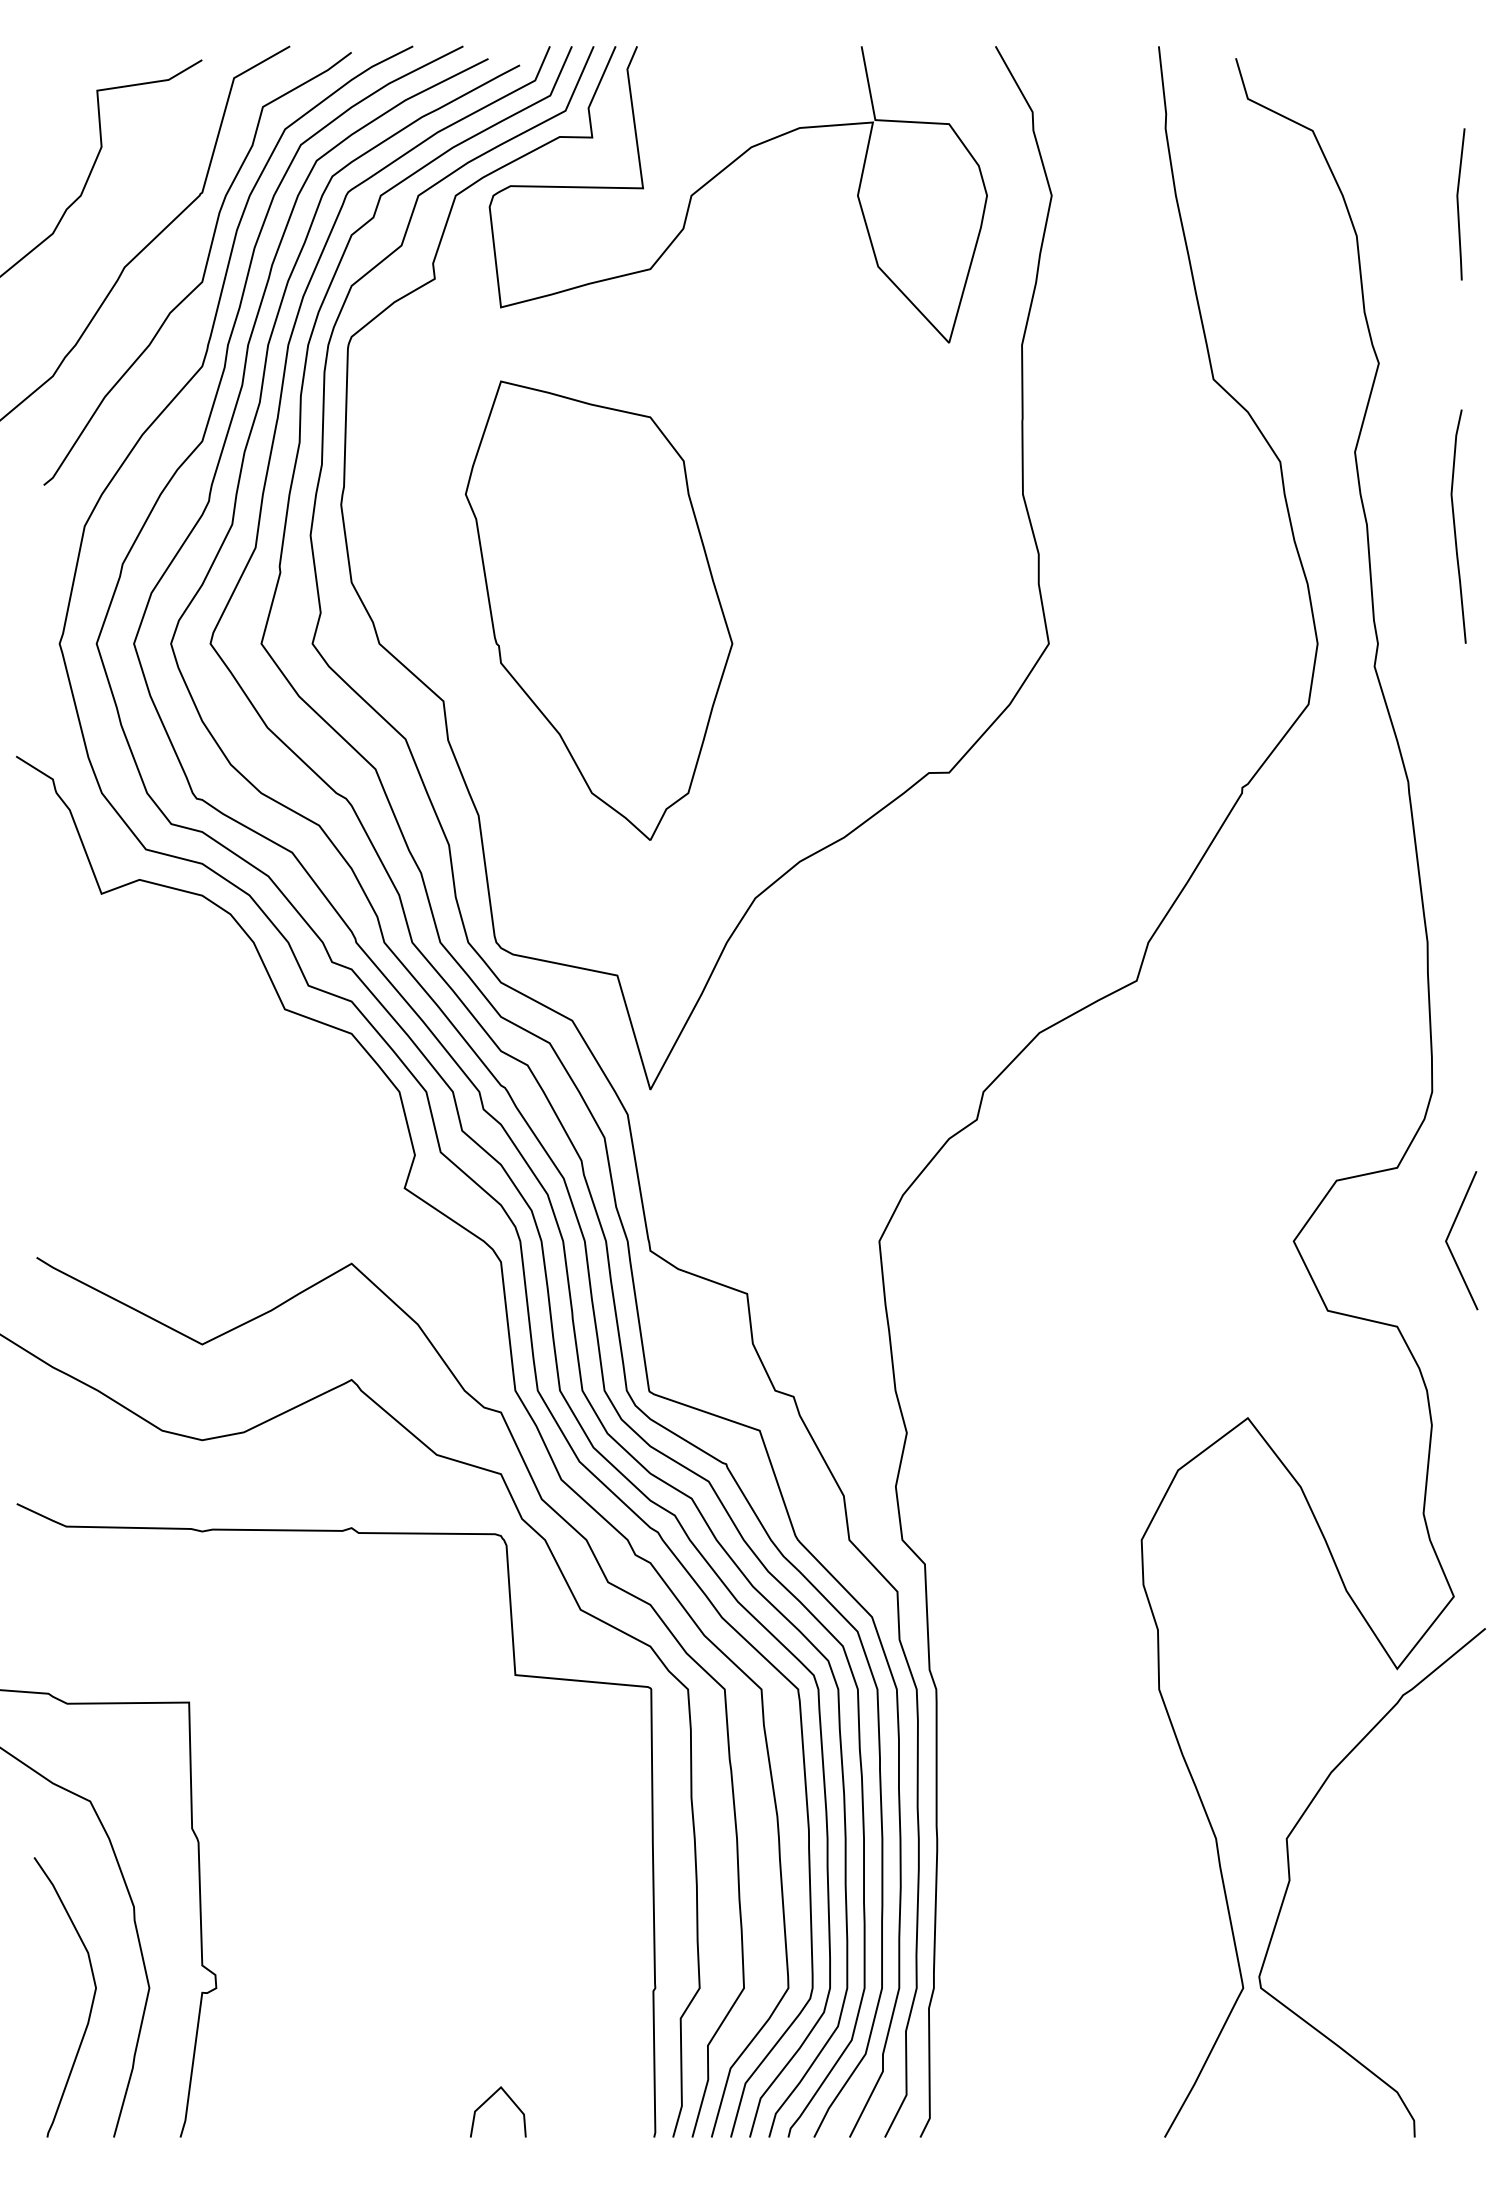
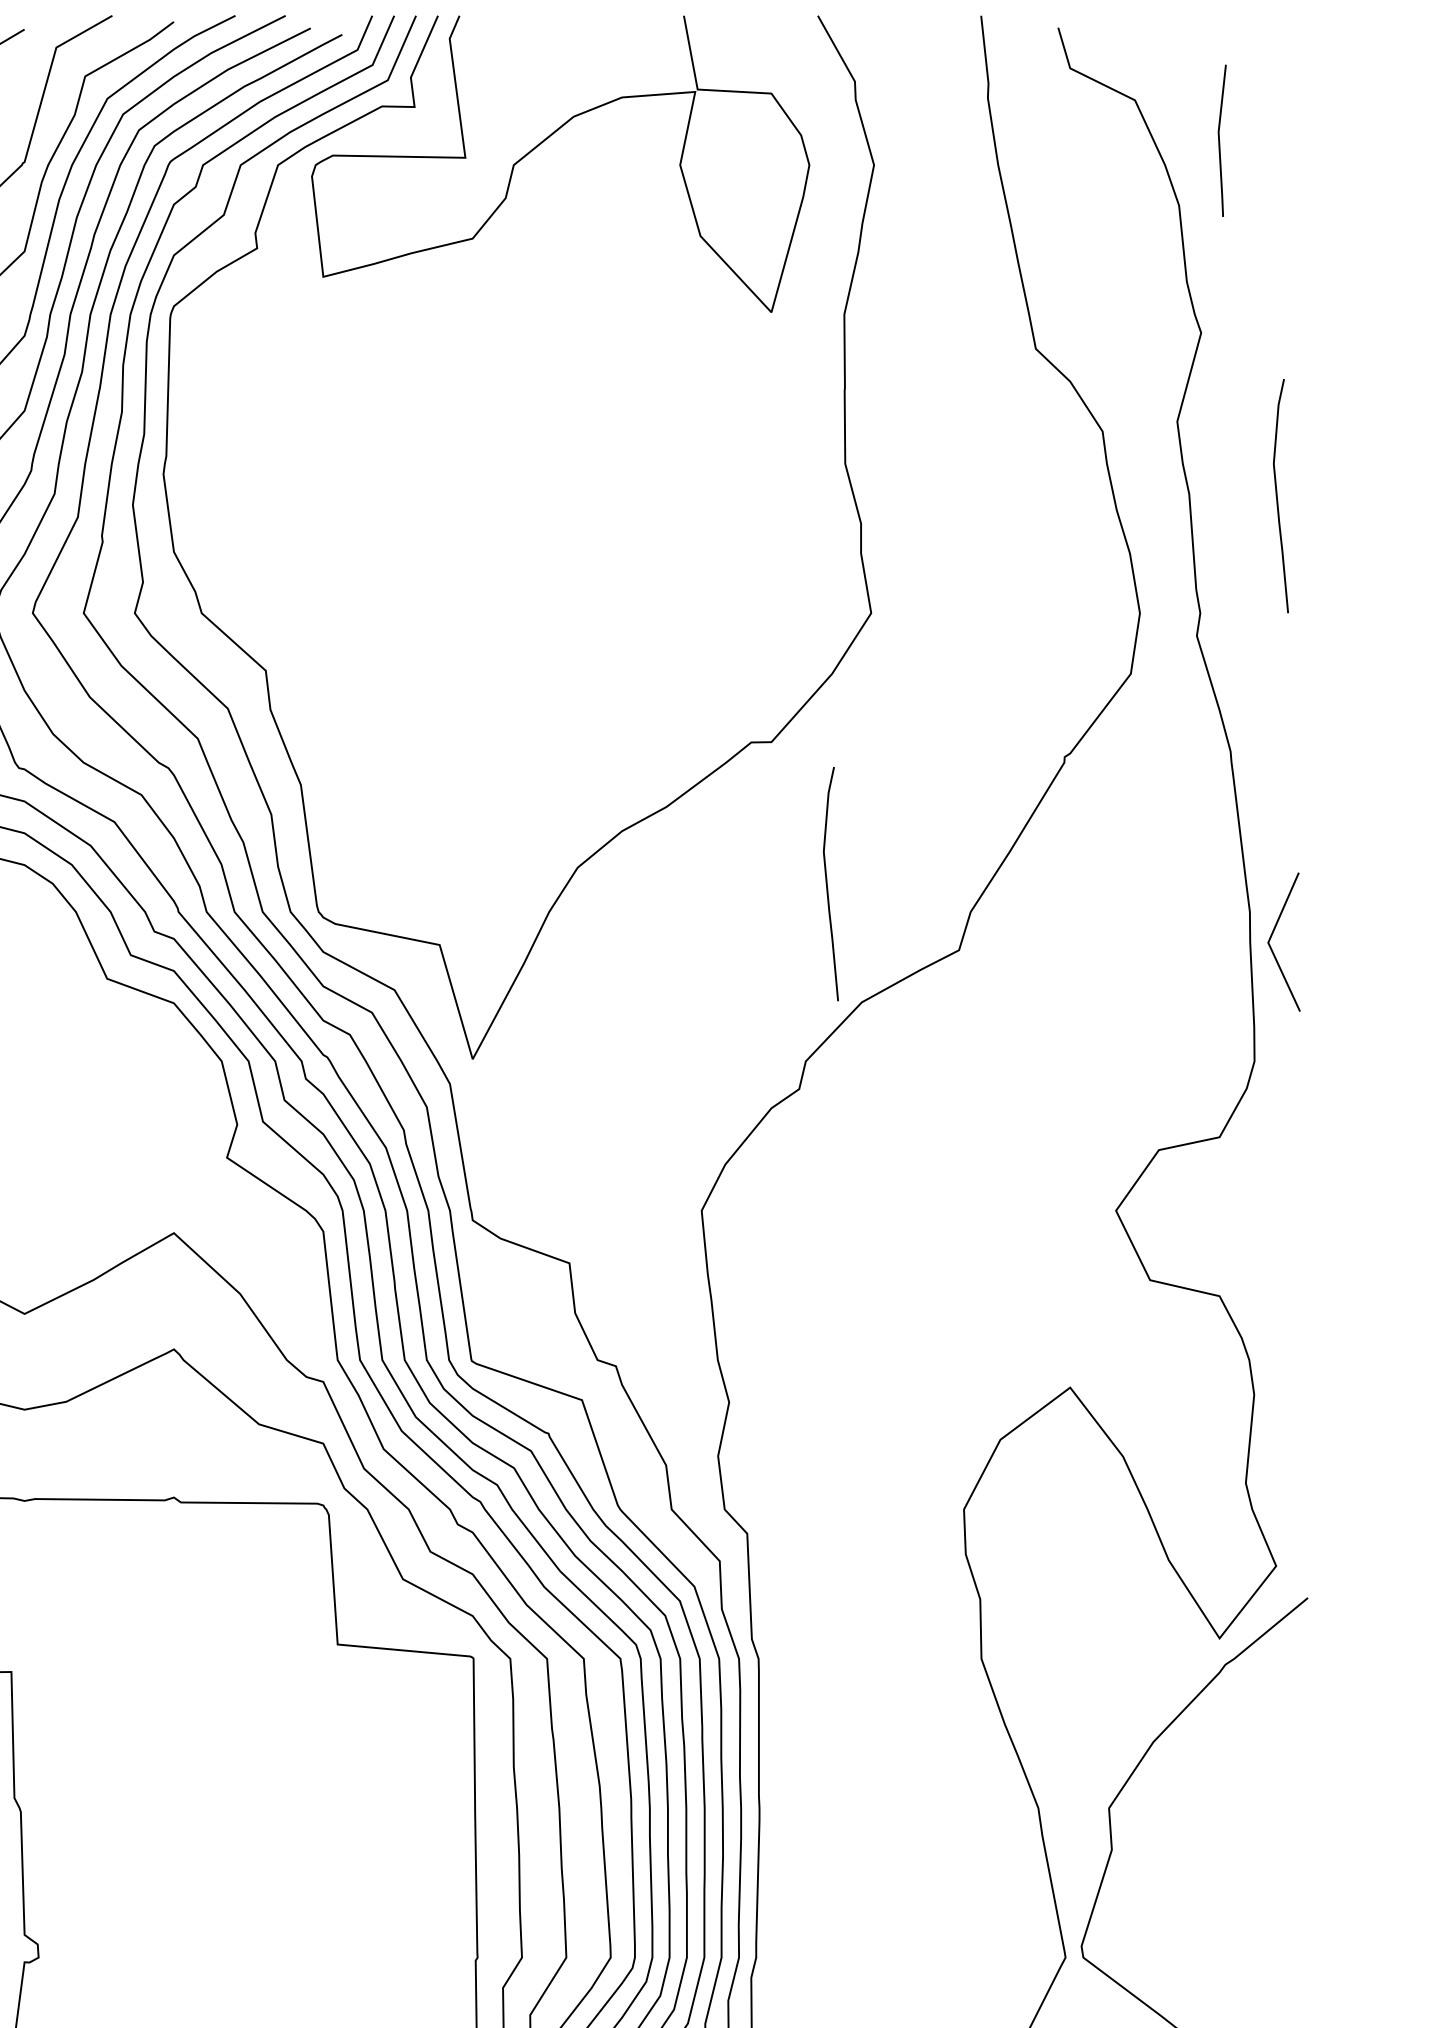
line: (1458, 204) -> (1219, 140), moved
part: (598, 610) -> (420, 579), removed
curve: (1005, 914) -> (827, 883), added
line: (1449, 1236) -> (1271, 937), moved

